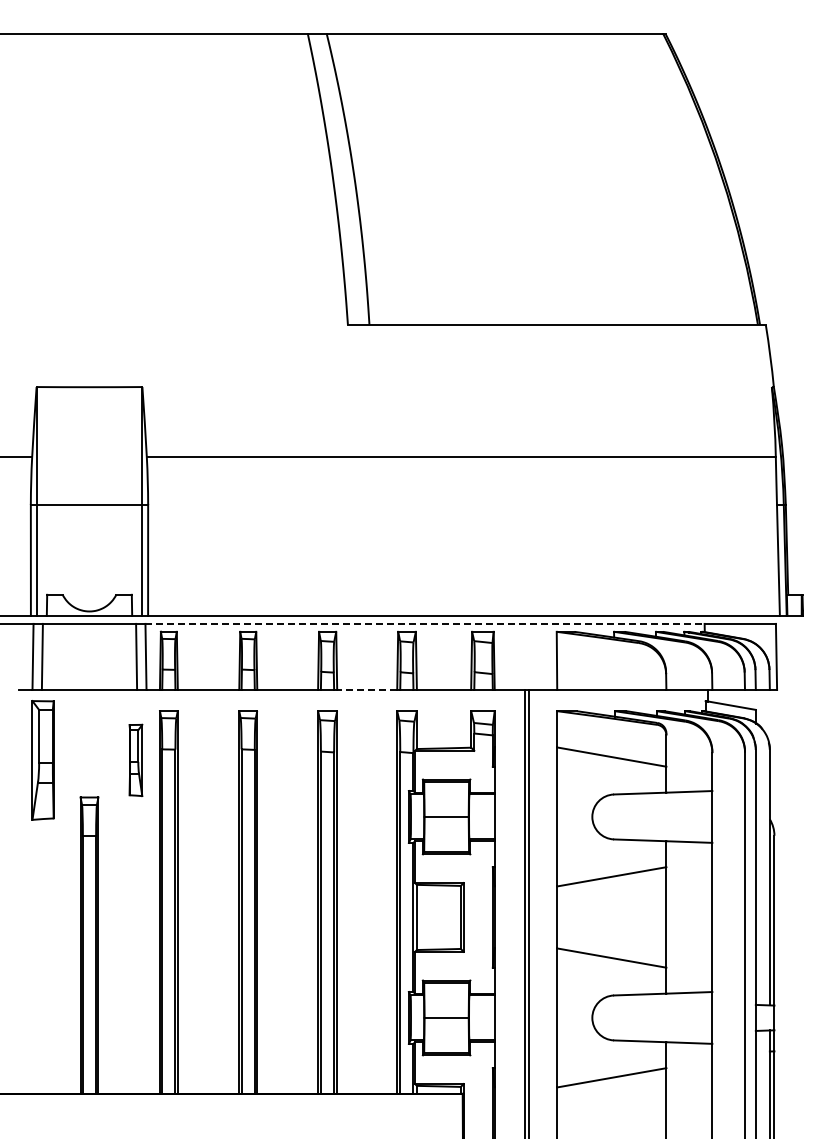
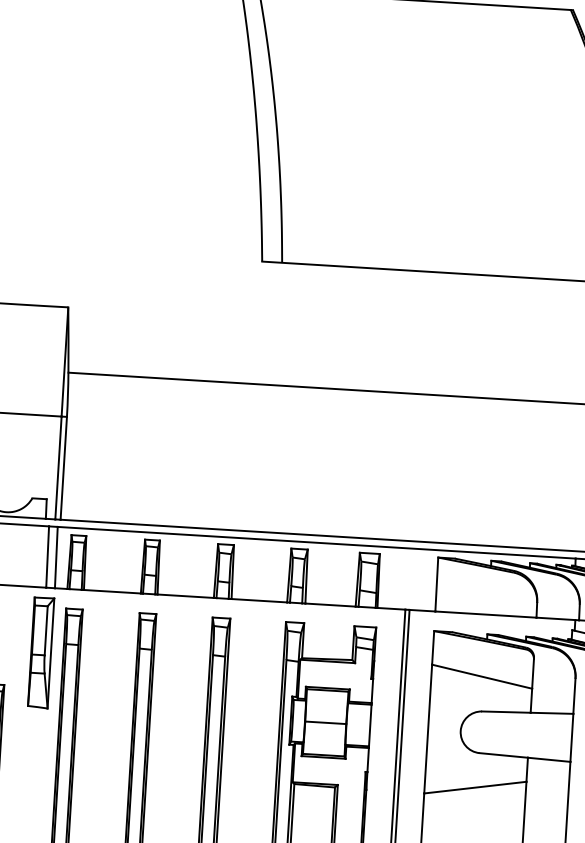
line: (425, 623) -> (317, 542), dashed -> solid
line: (366, 690) -> (258, 601), dashed -> solid
part: (135, 760) -> (40, 652), size x1.67

